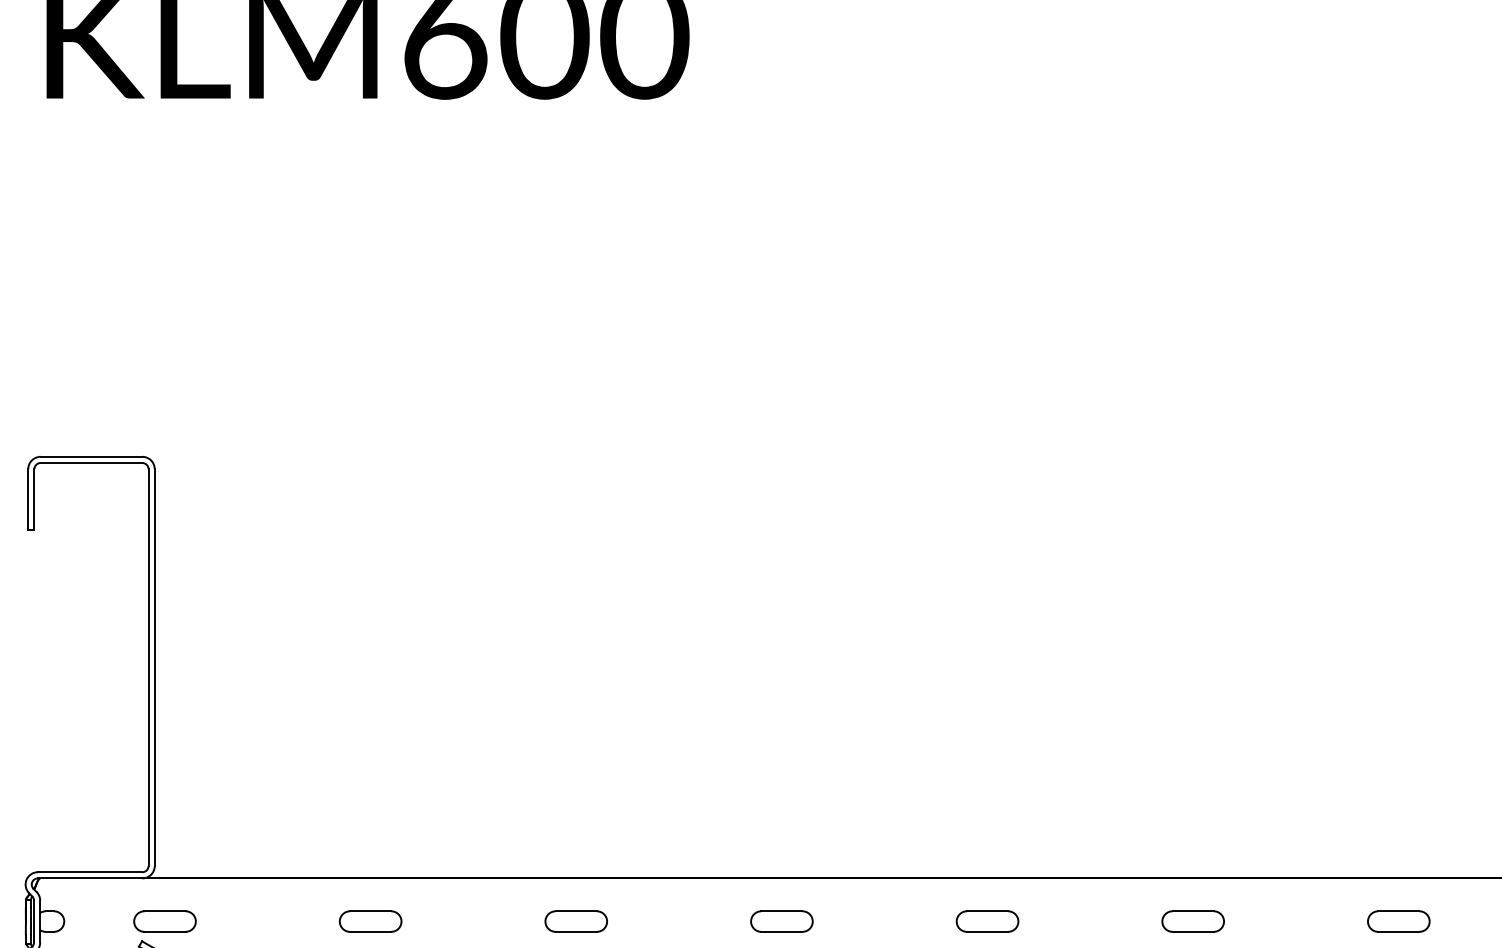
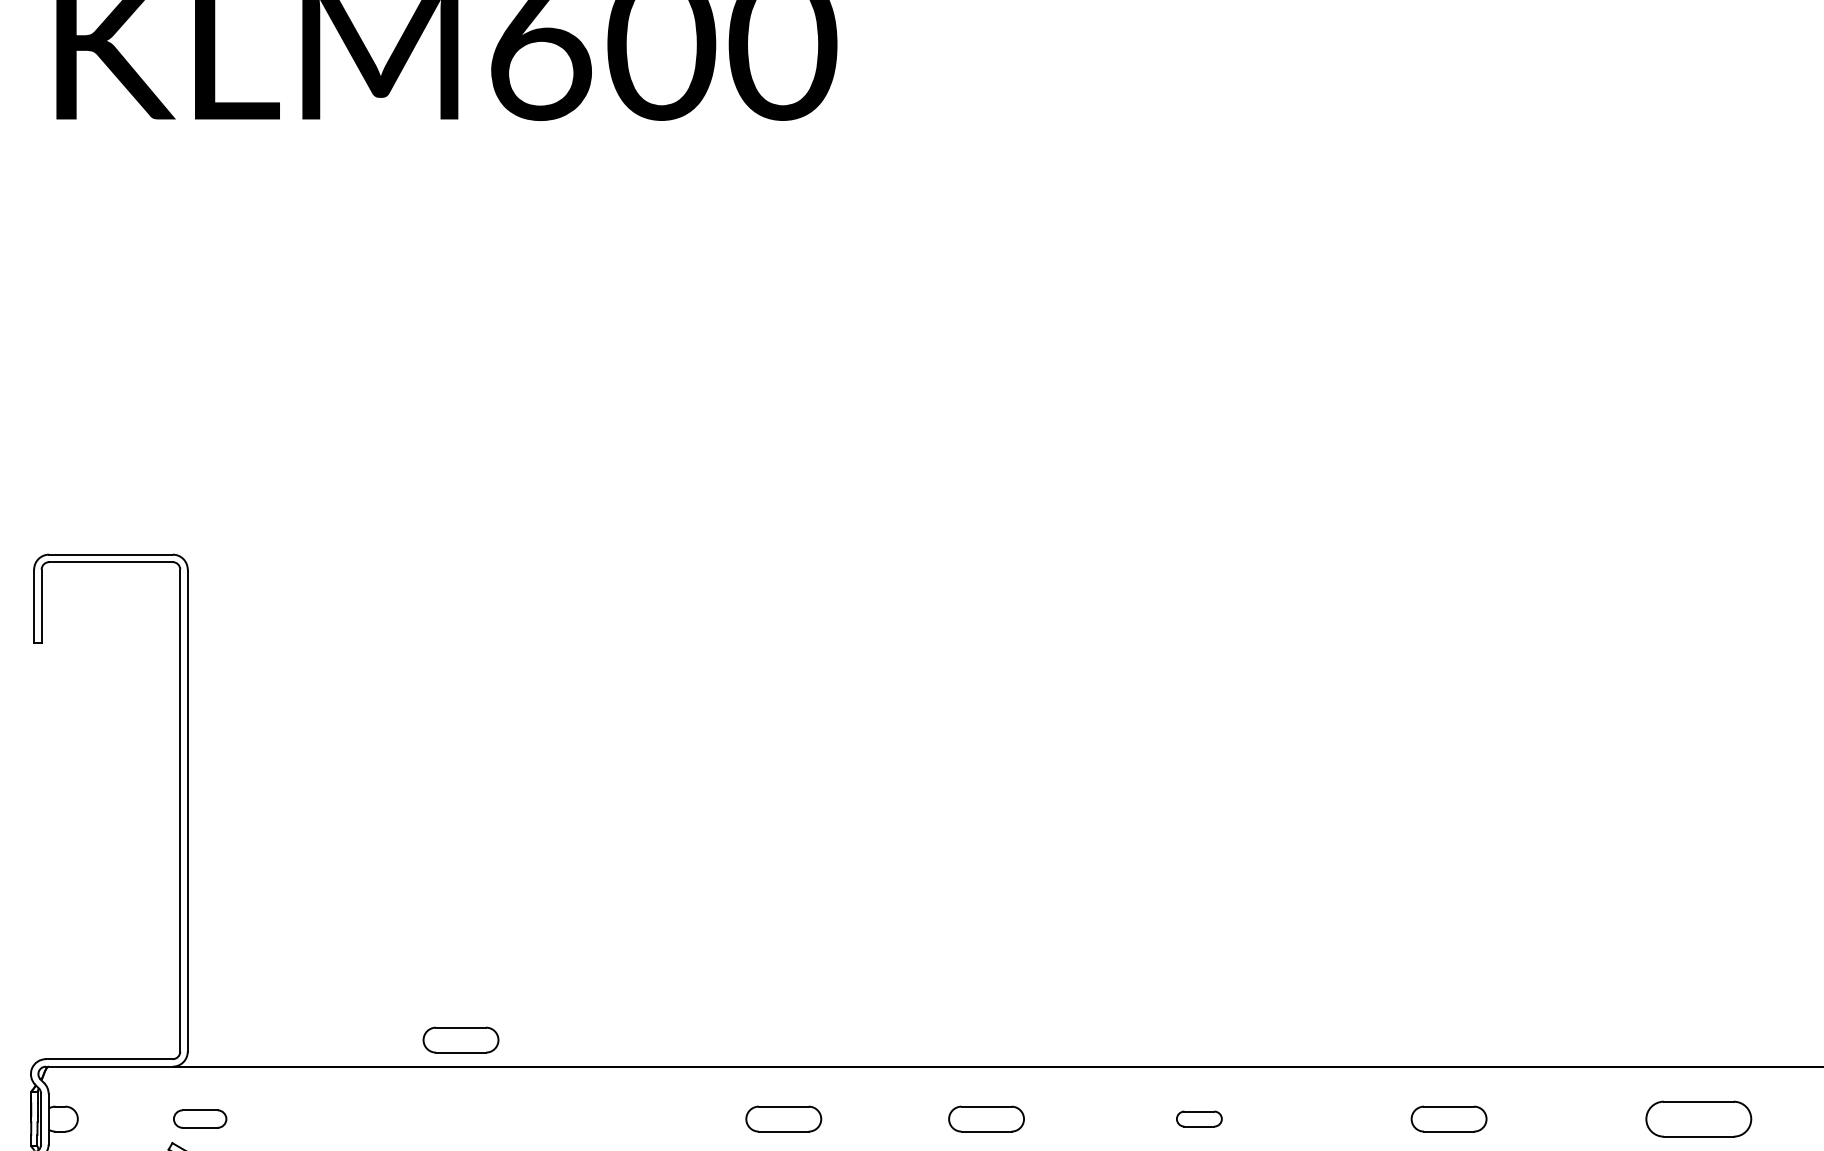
part: (164, 921) -> (199, 1118), size x0.7
part: (370, 921) -> (460, 1039), moved
part: (576, 921) -> (783, 1118), moved
part: (781, 921) -> (986, 1118), moved
part: (987, 921) -> (1199, 1118), size x0.6
part: (1398, 921) -> (1698, 1118), size x1.4

